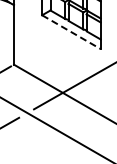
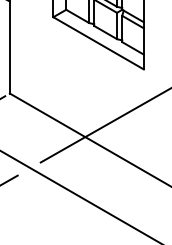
line: (71, 32) -> (98, 43), dashed -> solid

